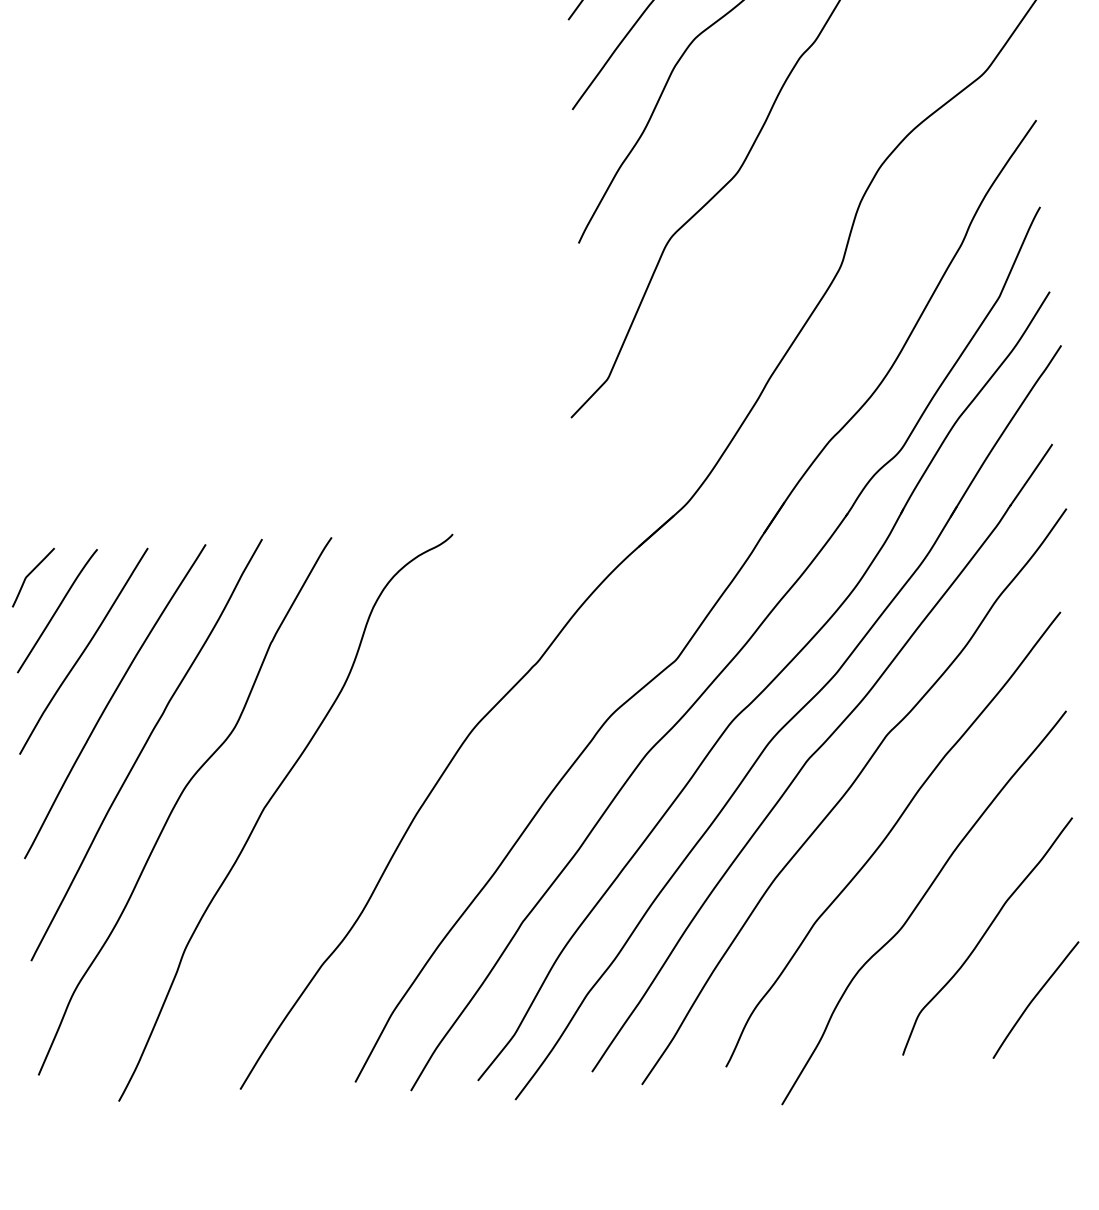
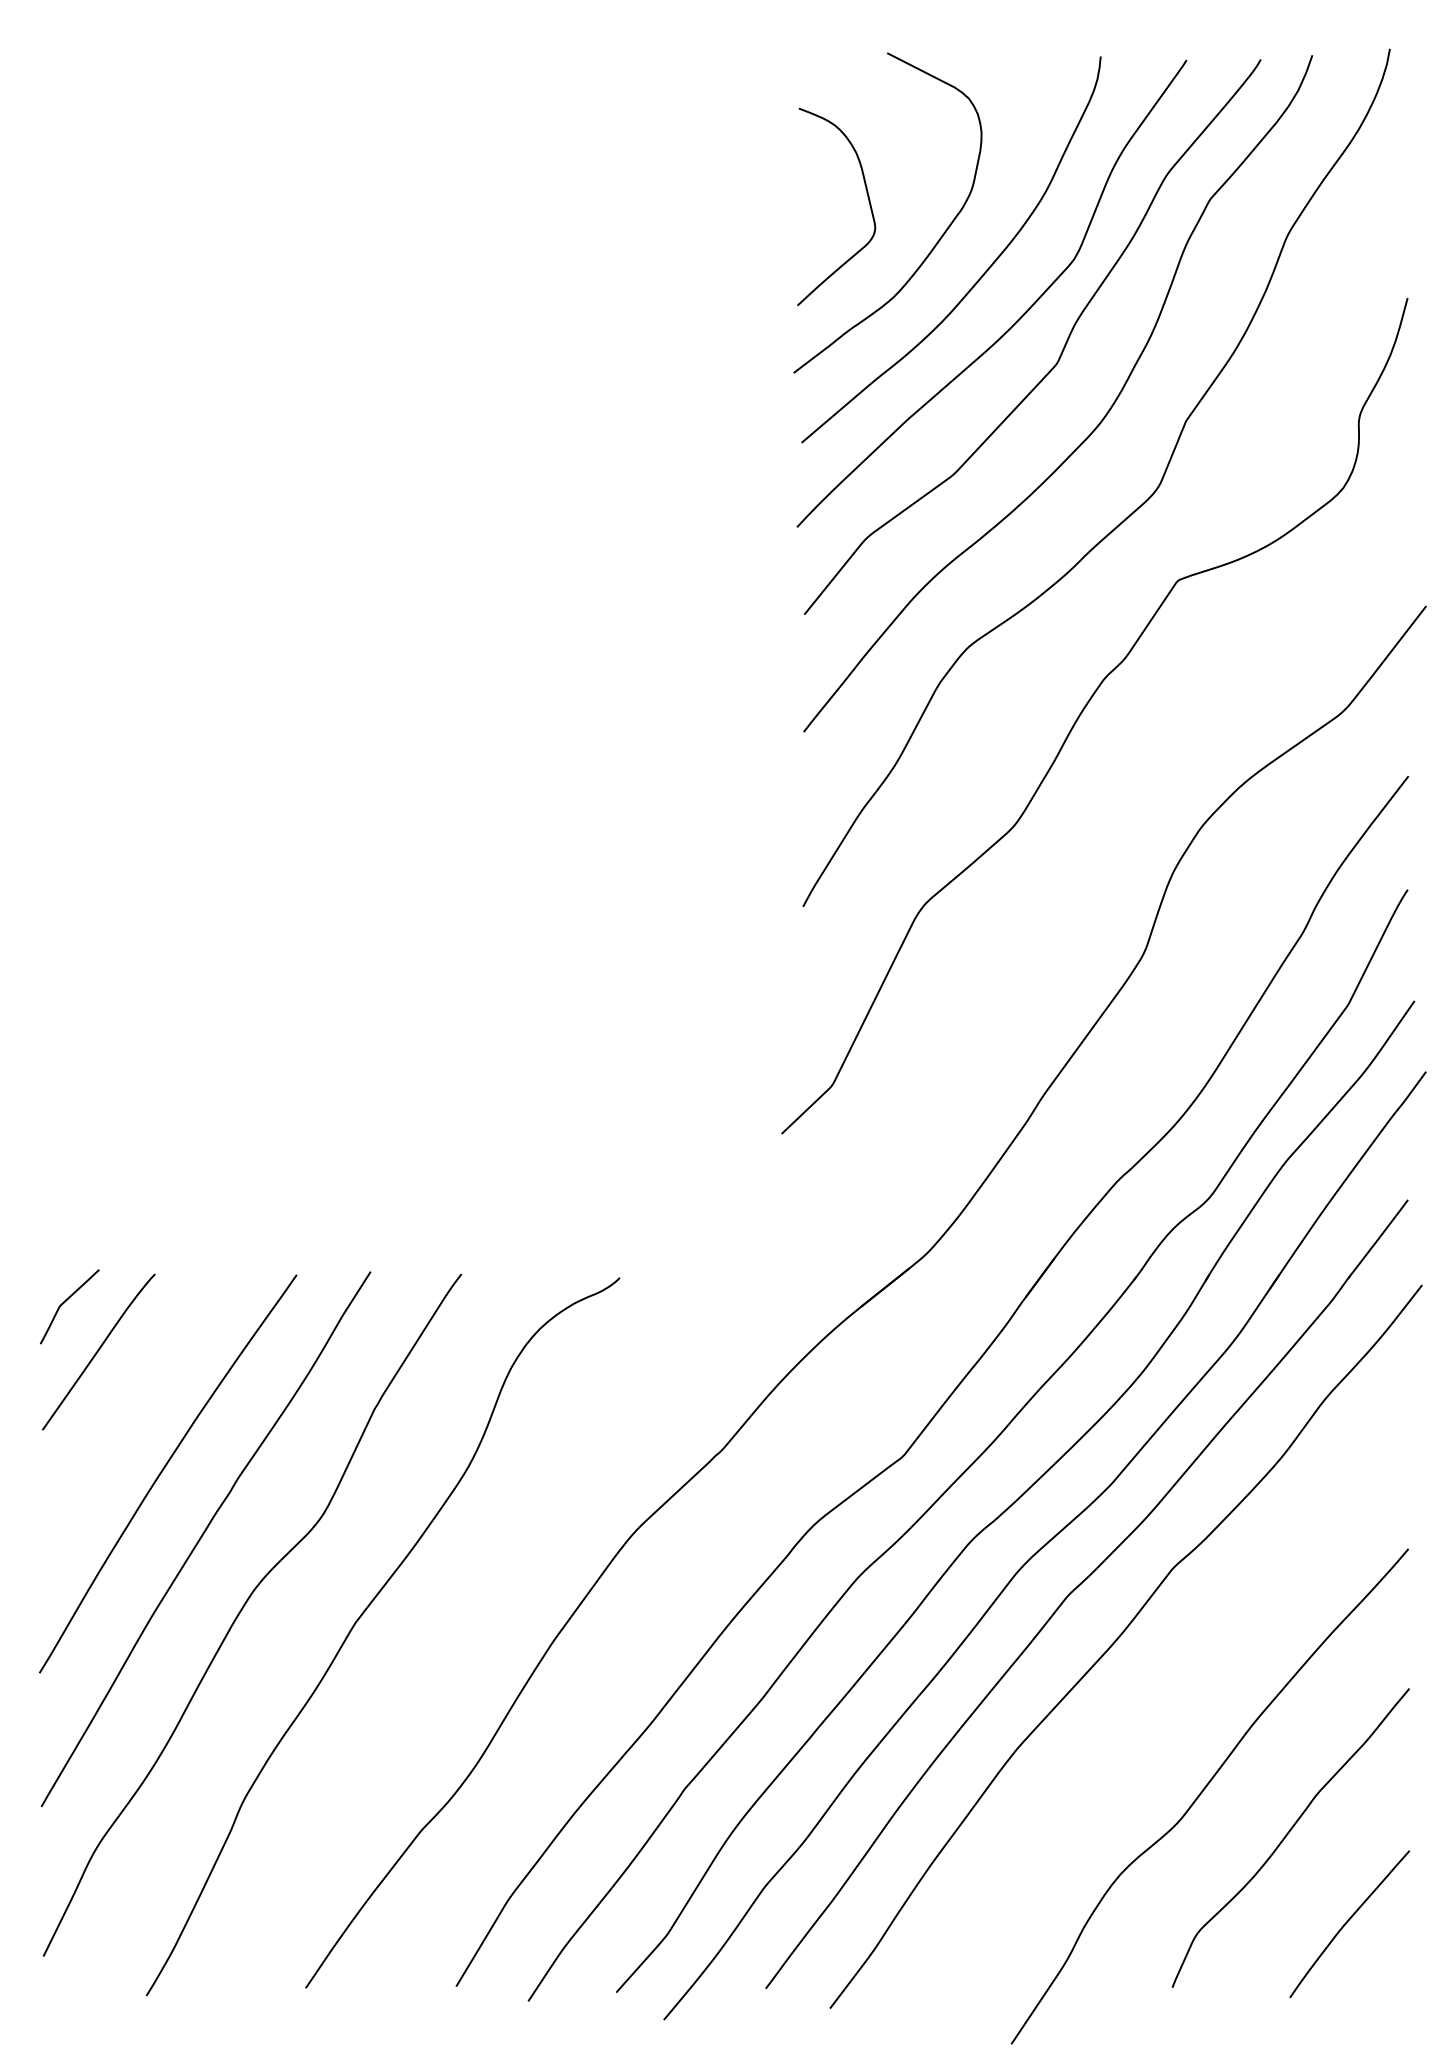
curve: (83, 650) -> (130, 1405), removed
curve: (888, 835) -> (1168, 1699), removed

